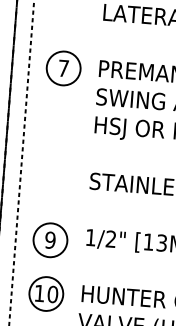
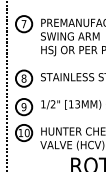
part: (55, 181) -> (24, 78), added

